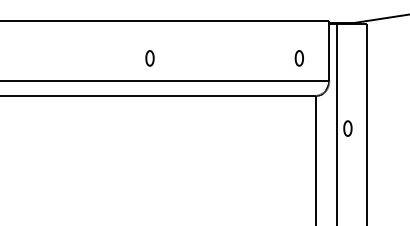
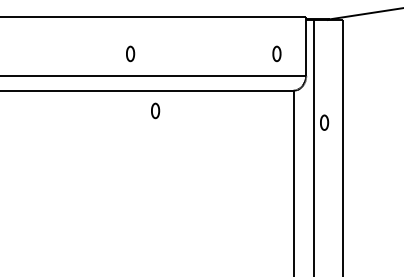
part: (175, 116) -> (155, 110), added

